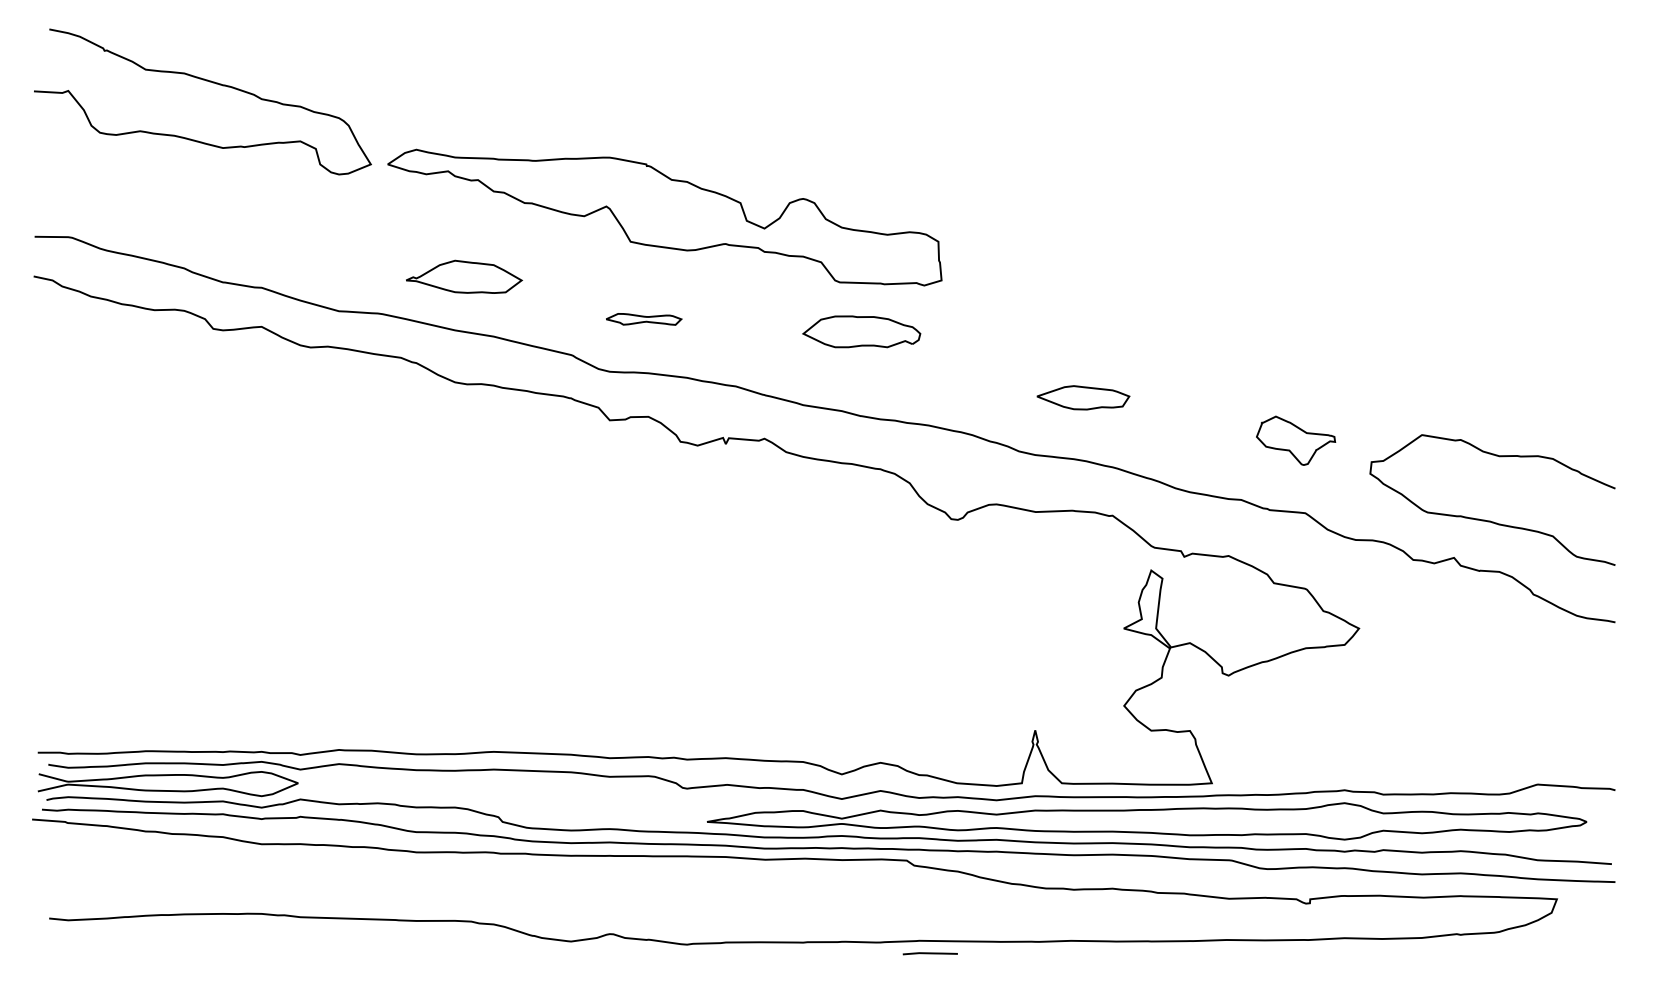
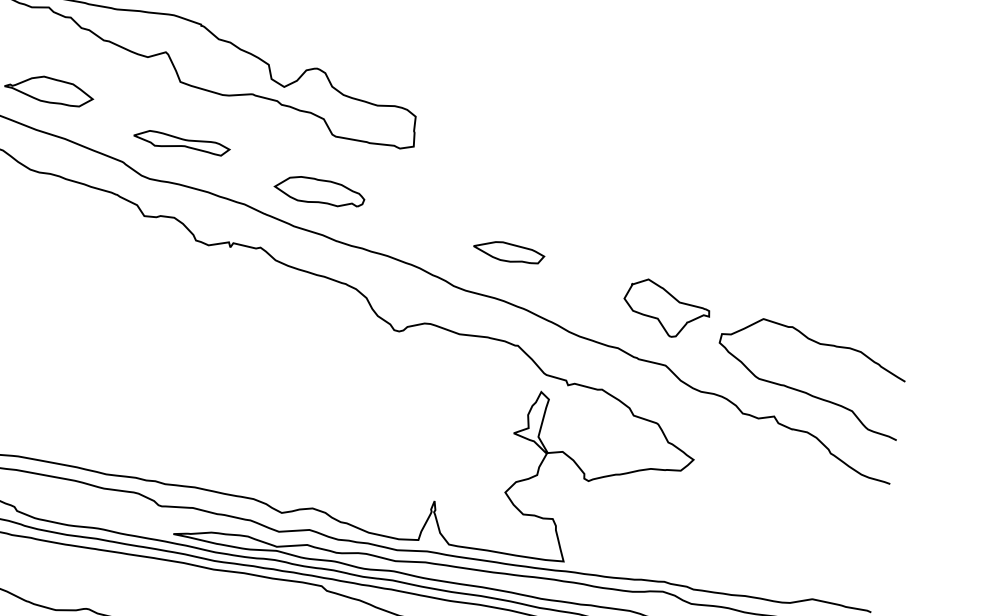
part: (643, 319) -> (181, 142), size x1.67
part: (861, 331) -> (319, 191), moved
part: (1295, 440) -> (666, 308), size x1.43

